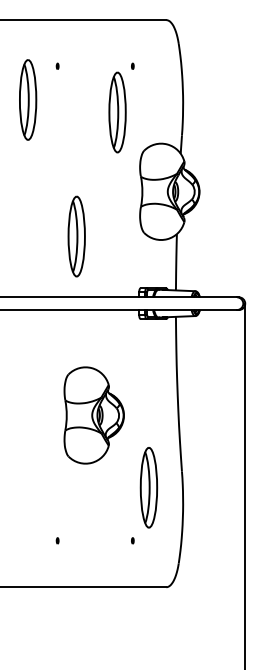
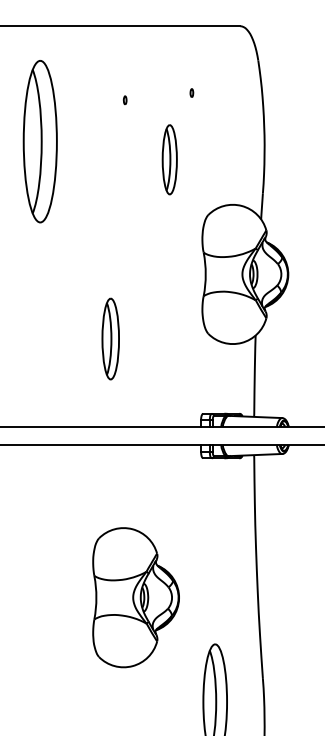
part: (57, 65) -> (124, 99), moved
part: (28, 99) -> (41, 140), size x1.4
part: (117, 112) -> (169, 159), size x0.6
part: (76, 236) -> (110, 338), size x0.7

